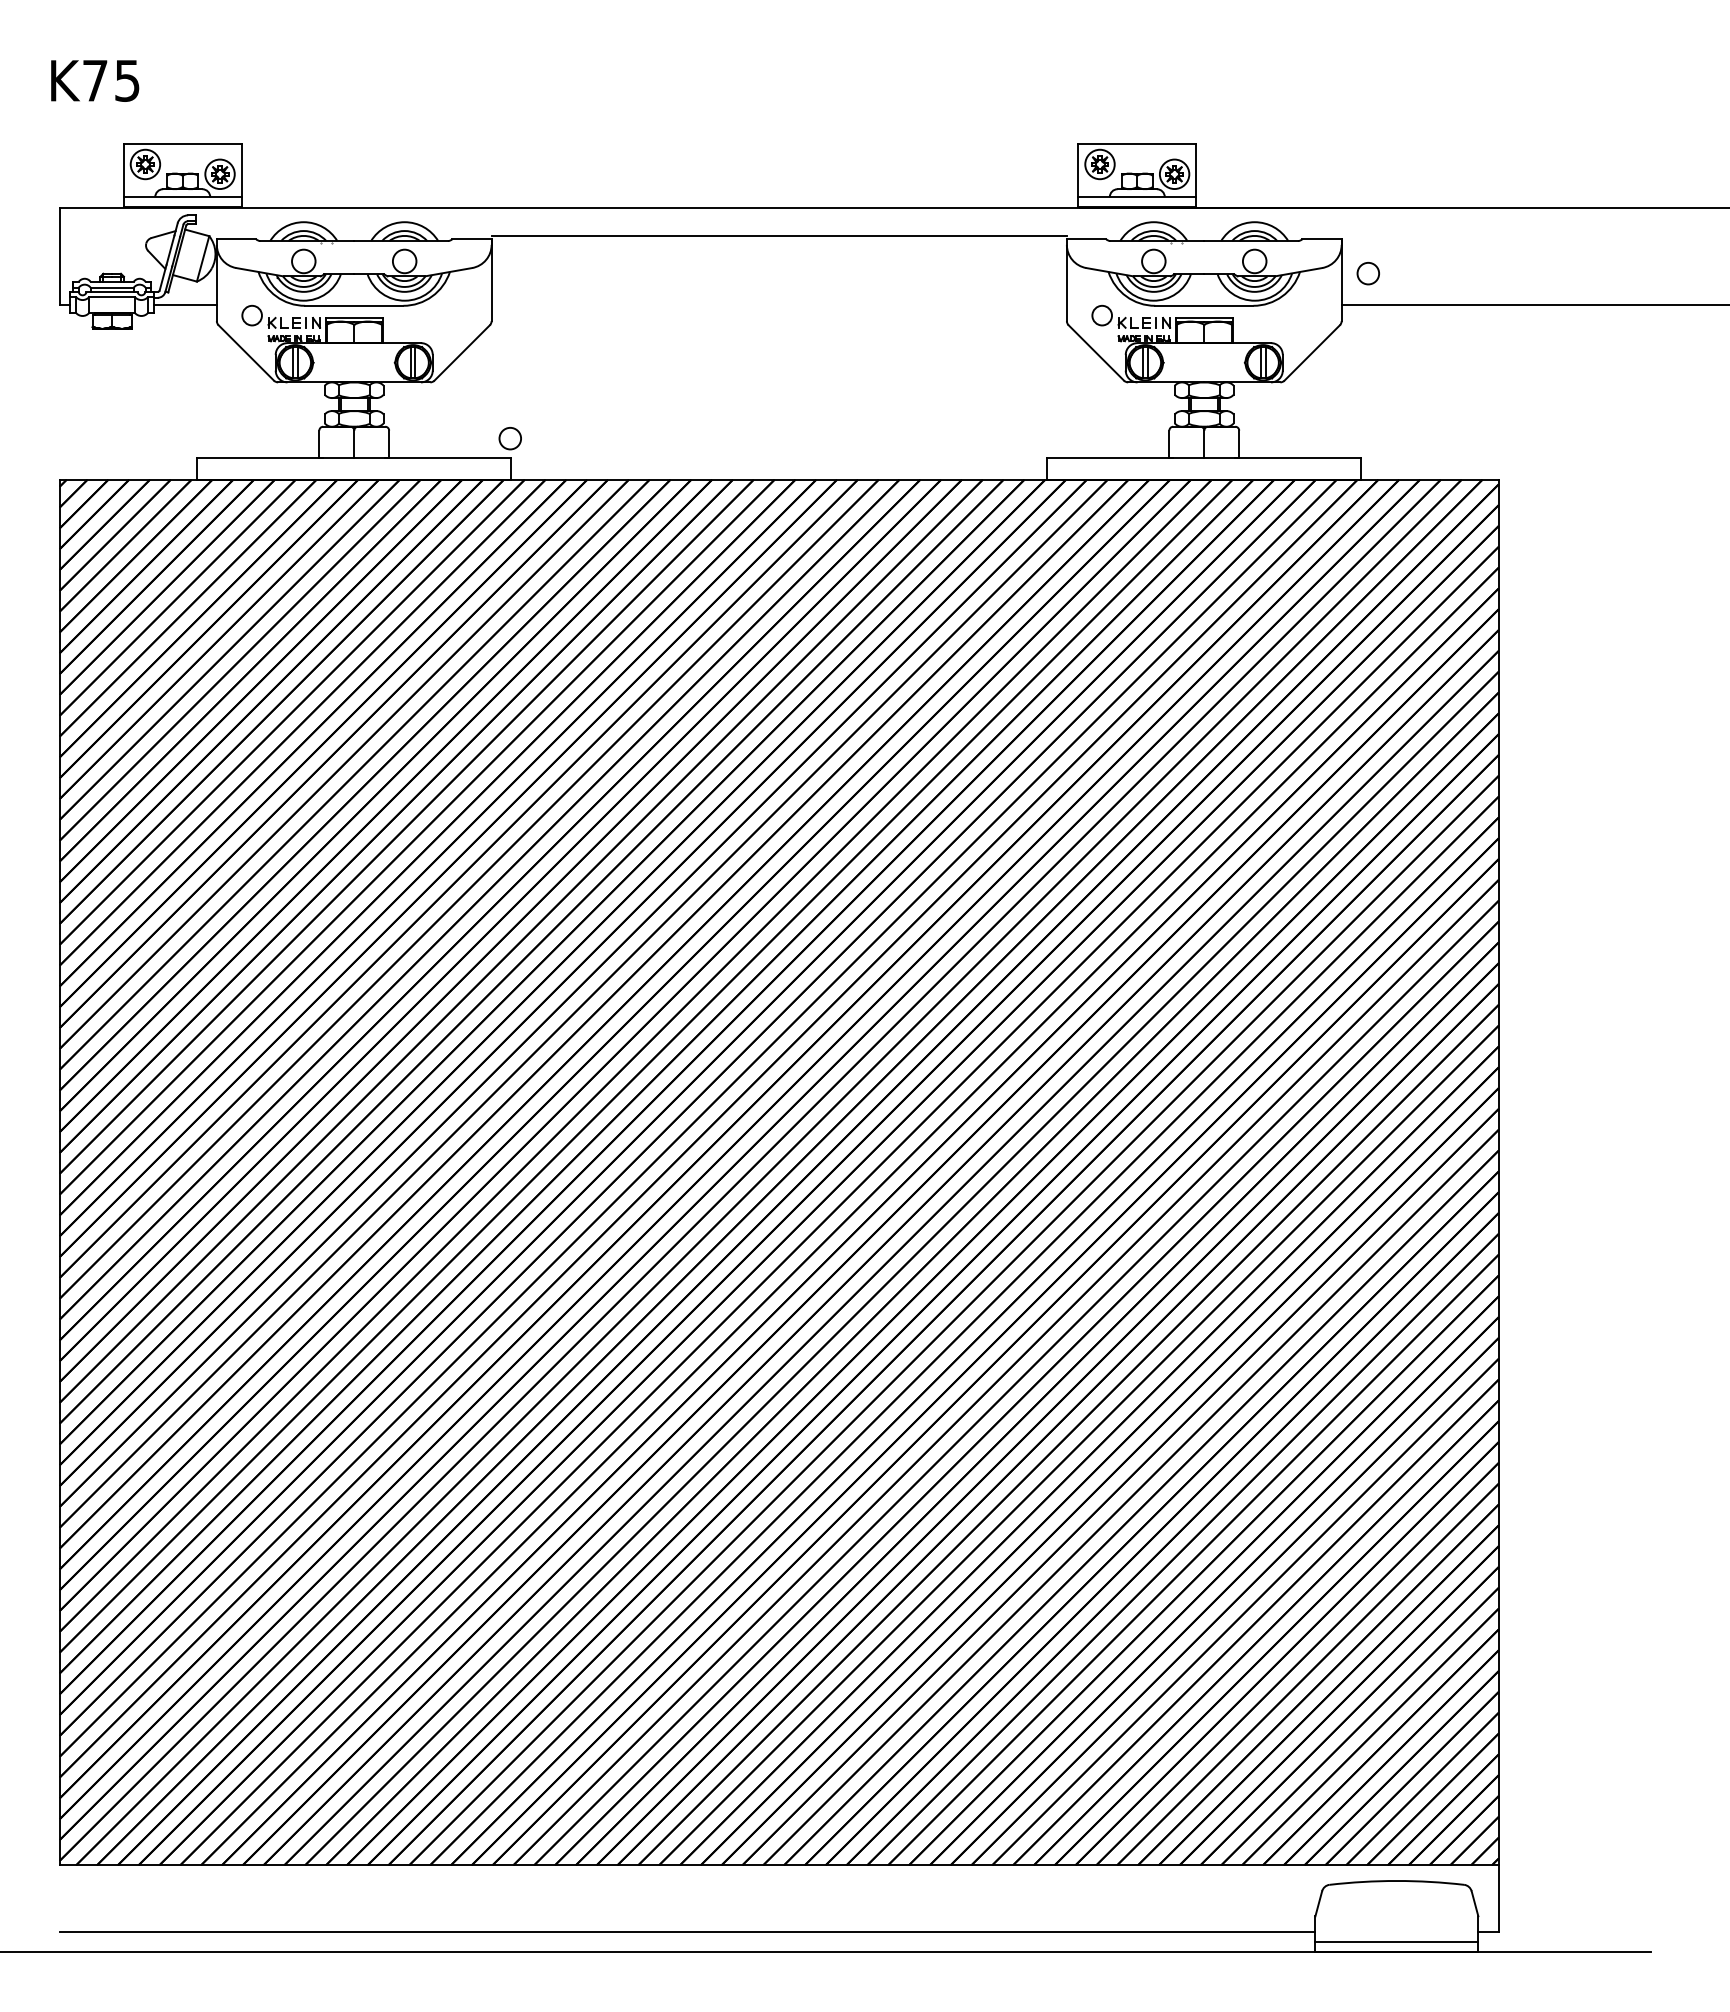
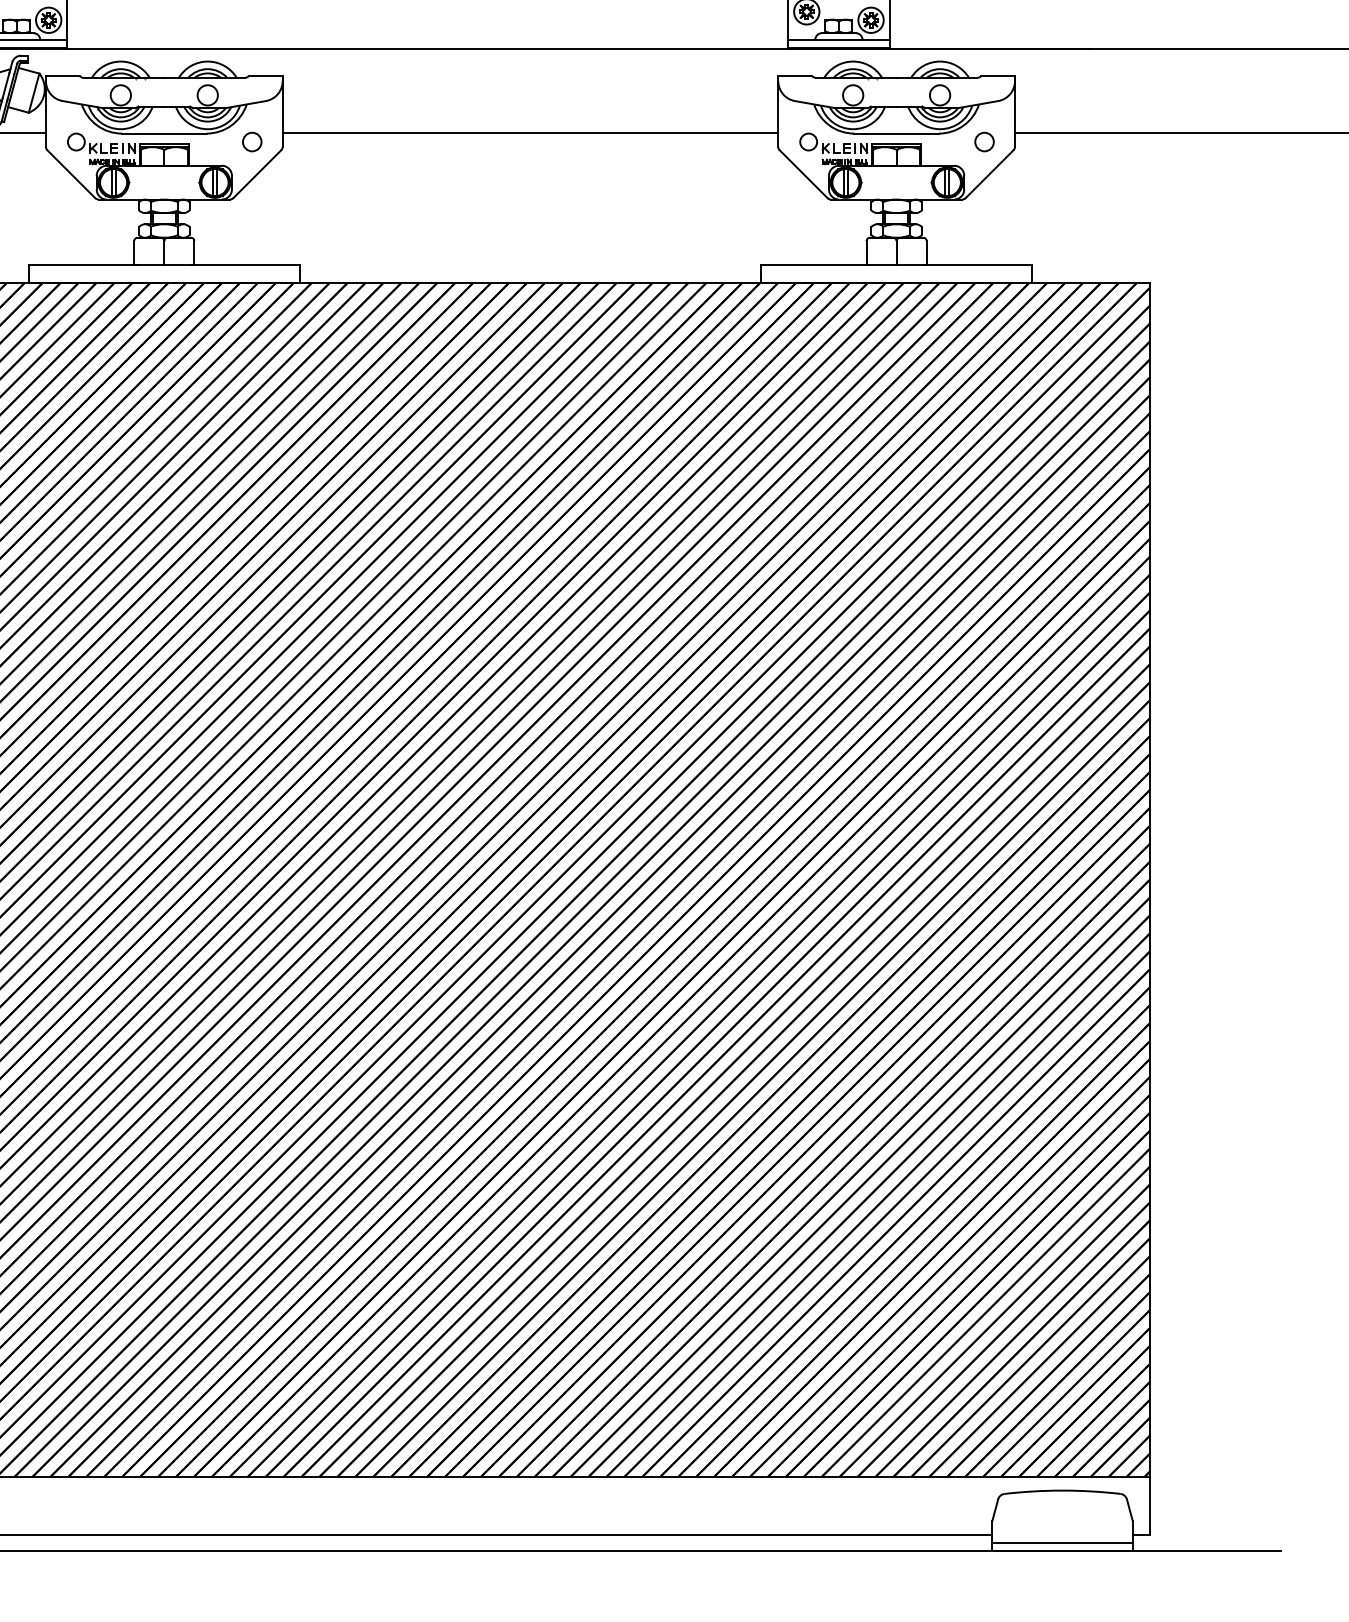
line: (778, 236) -> (529, 133), moved
circle: (1367, 273) -> (983, 141), moved
circle: (509, 438) -> (251, 141), moved

